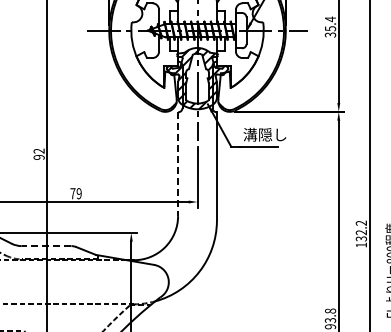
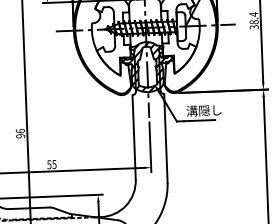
text: (329, 28) -> (253, 22), 35.4 -> 38.4
text: (38, 150) -> (19, 130), 92 -> 96
line: (178, 164) -> (134, 137), dashed -> solid
text: (75, 193) -> (51, 164), 79 -> 55
line: (46, 246) -> (29, 208), dashed -> solid

